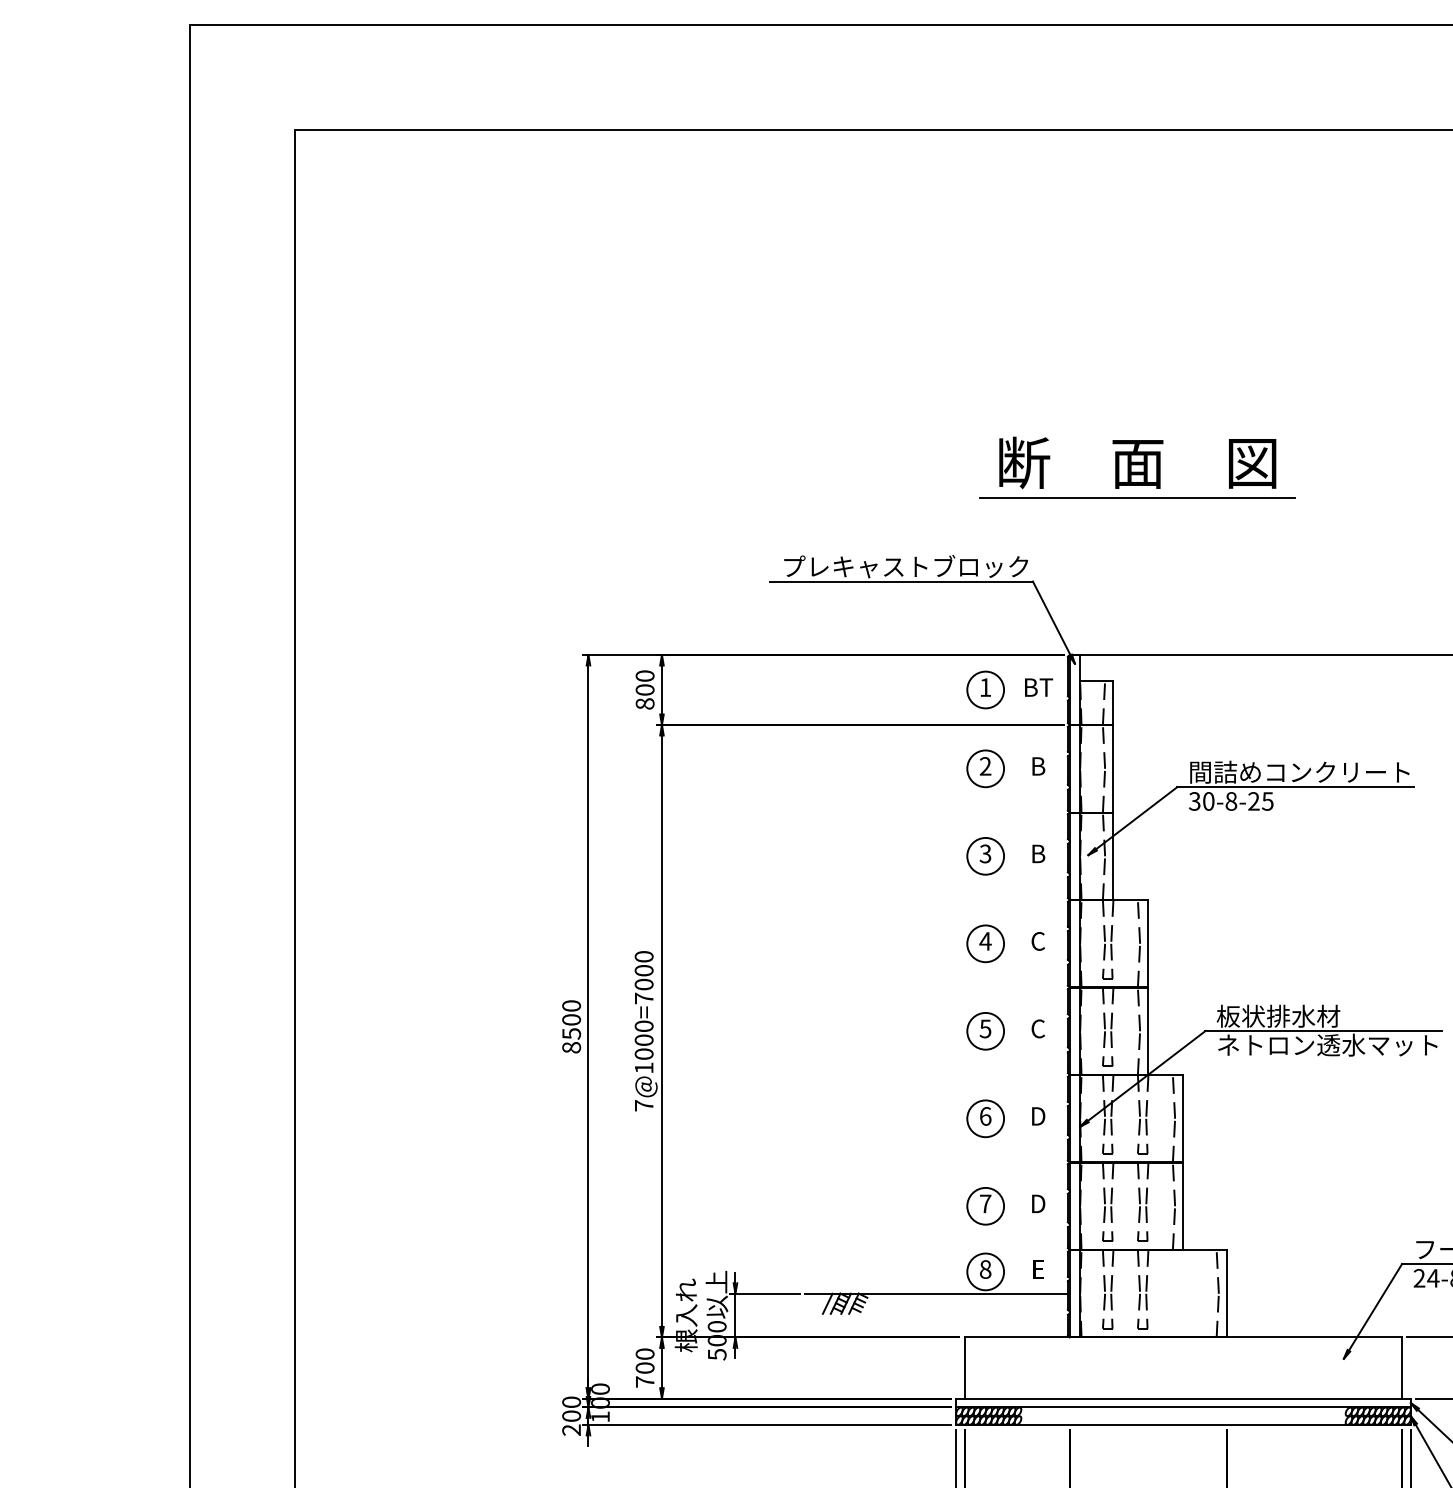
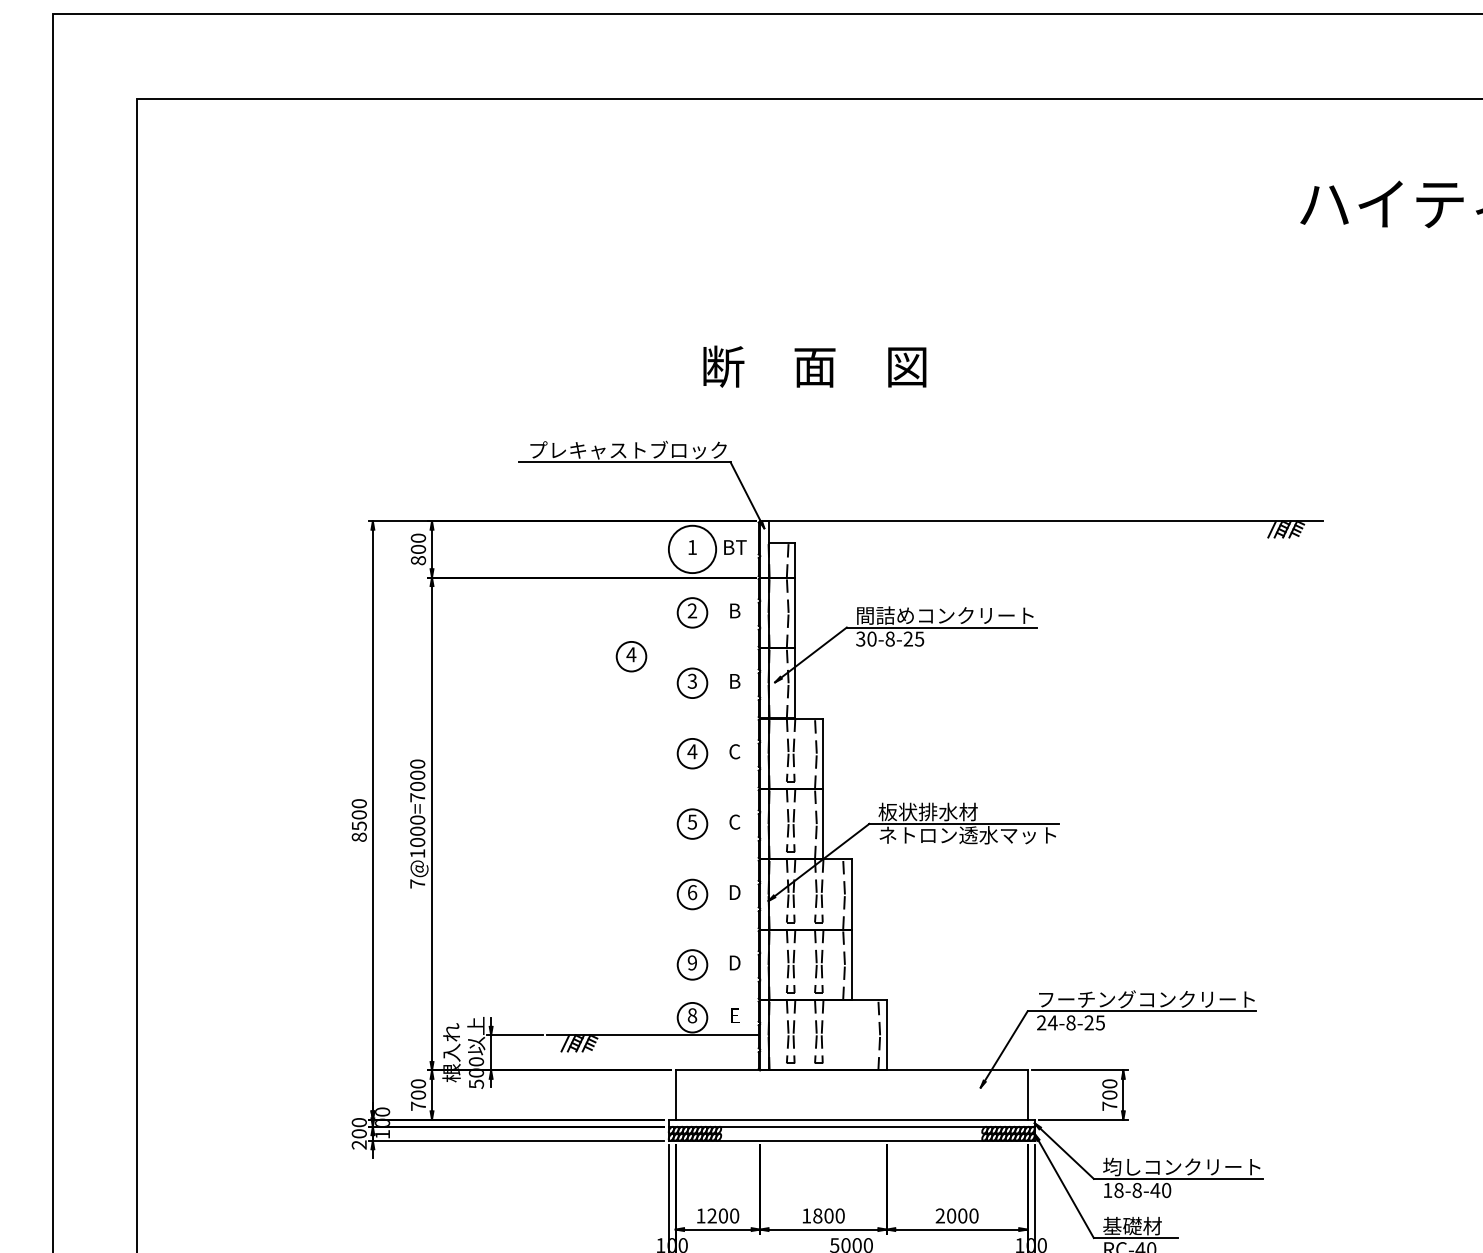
line: (1137, 497) -> (814, 394), removed
circle: (985, 690) -> (692, 549), size x1.6
part: (909, 823) -> (631, 656), added
text: (985, 1203) -> (692, 962), 7 -> 9

